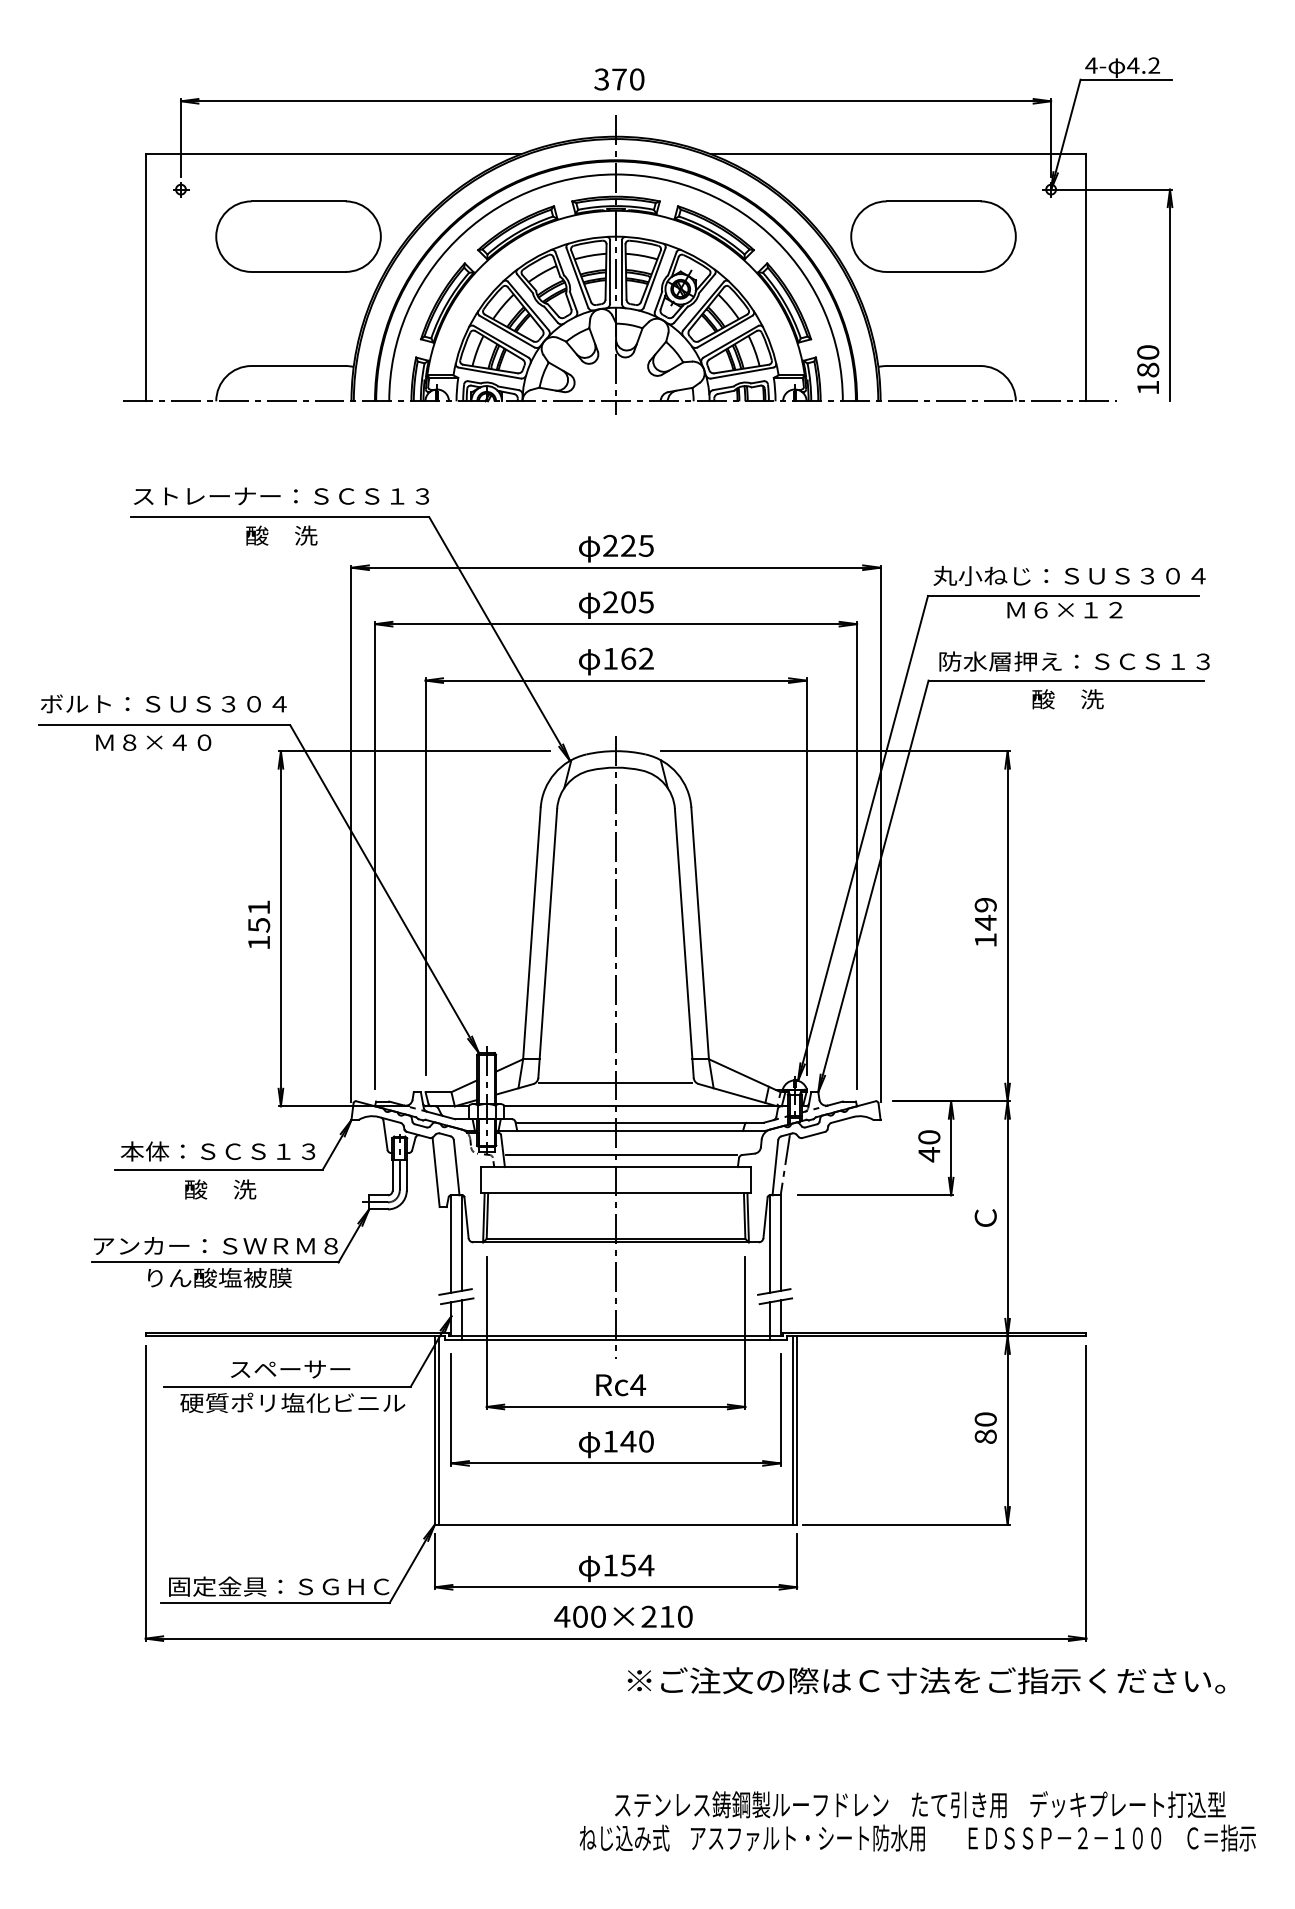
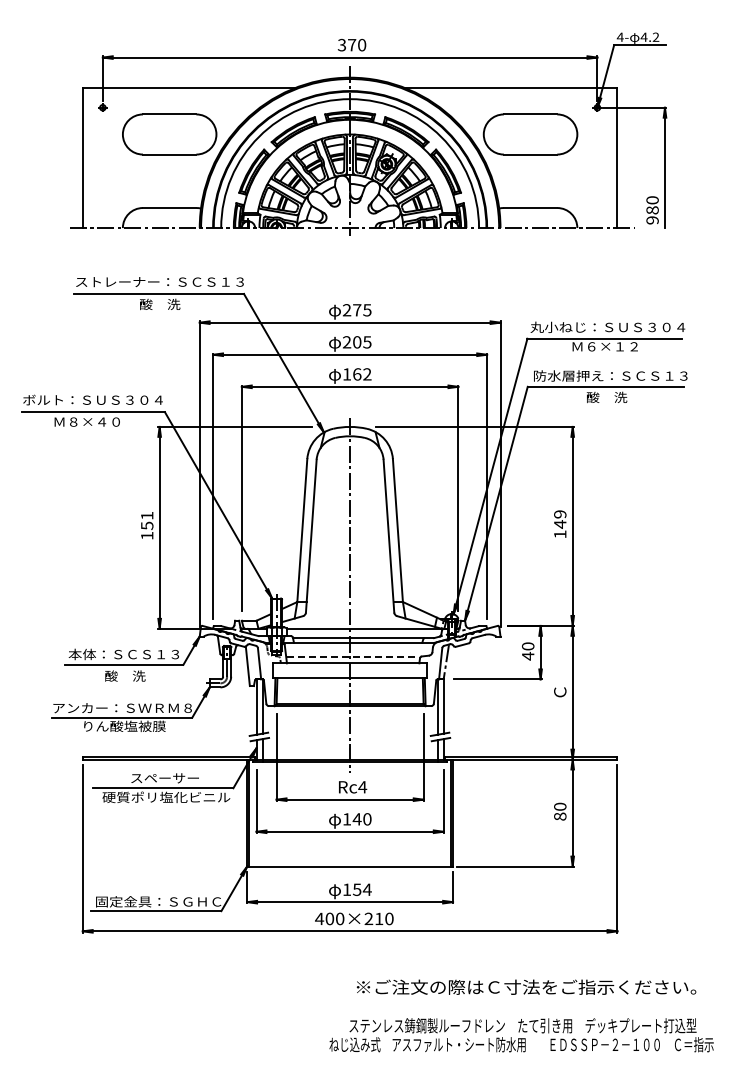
text: (1148, 387) -> (652, 220), 180 -> 980
text: (629, 546) -> (357, 310), 225 -> 275
line: (614, 1082) -> (349, 615), removed
line: (621, 1155) -> (353, 656), solid -> dashed
text: (926, 1679) -> (526, 986), moved

